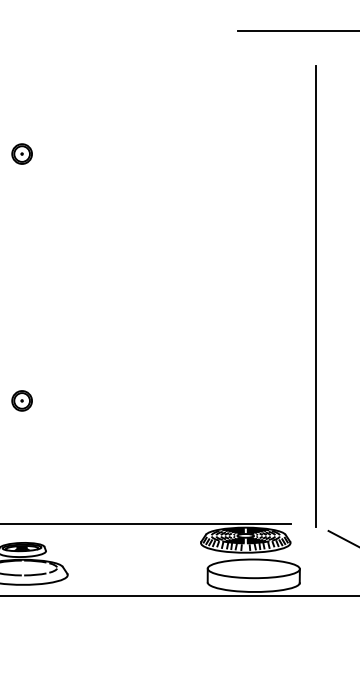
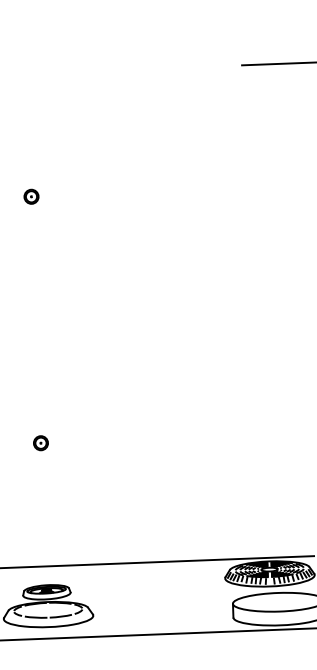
part: (21, 154) -> (30, 197), size x0.71
part: (21, 400) -> (40, 442), size x0.71

